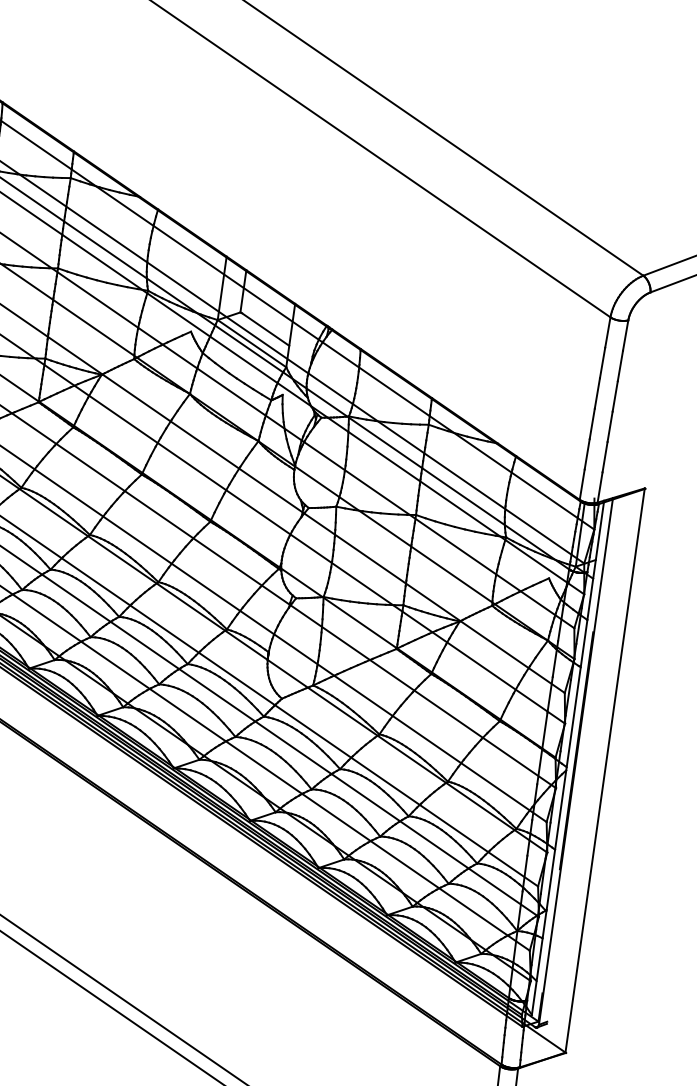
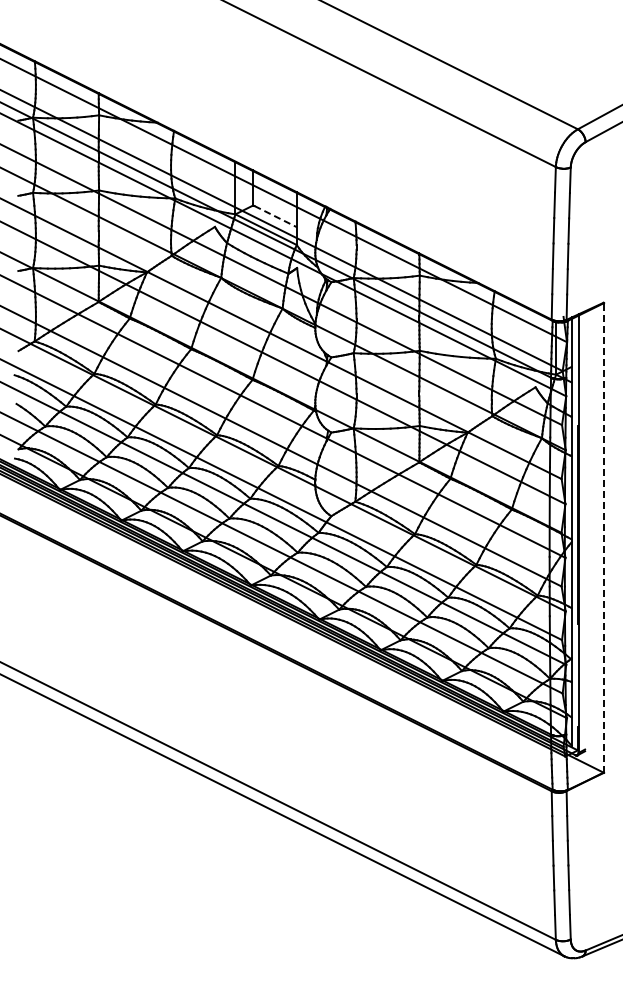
line: (265, 329) -> (275, 216), solid -> dashed
line: (605, 770) -> (603, 537), solid -> dashed

